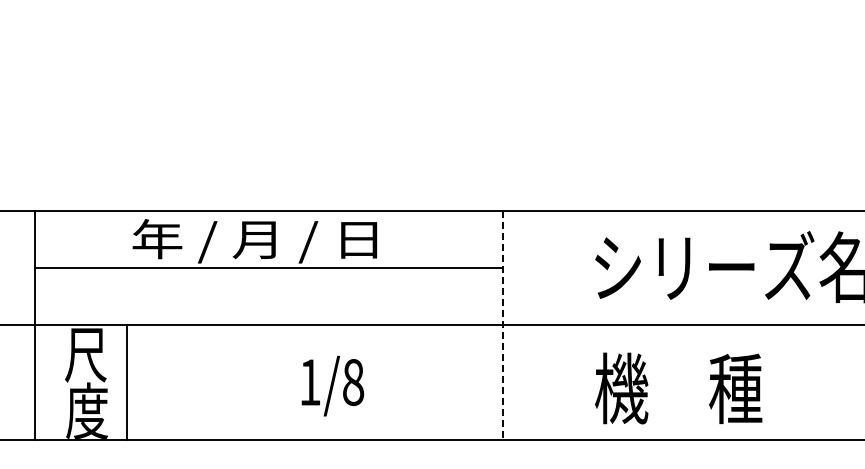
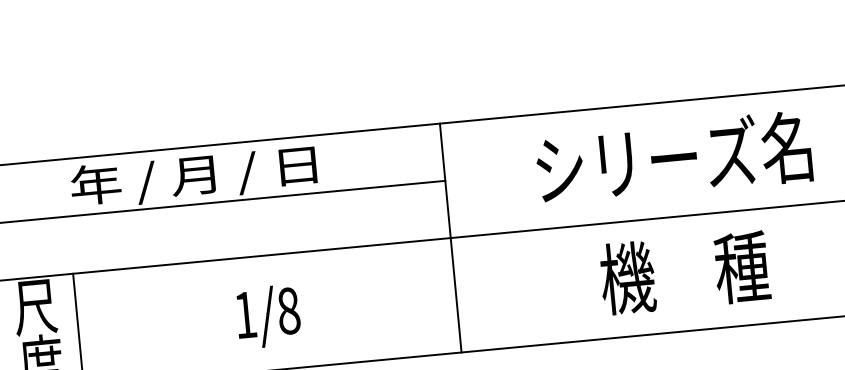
line: (503, 325) -> (450, 238), dashed -> solid
part: (332, 385) -> (268, 316), moved
text: (678, 388) -> (684, 272), moved

